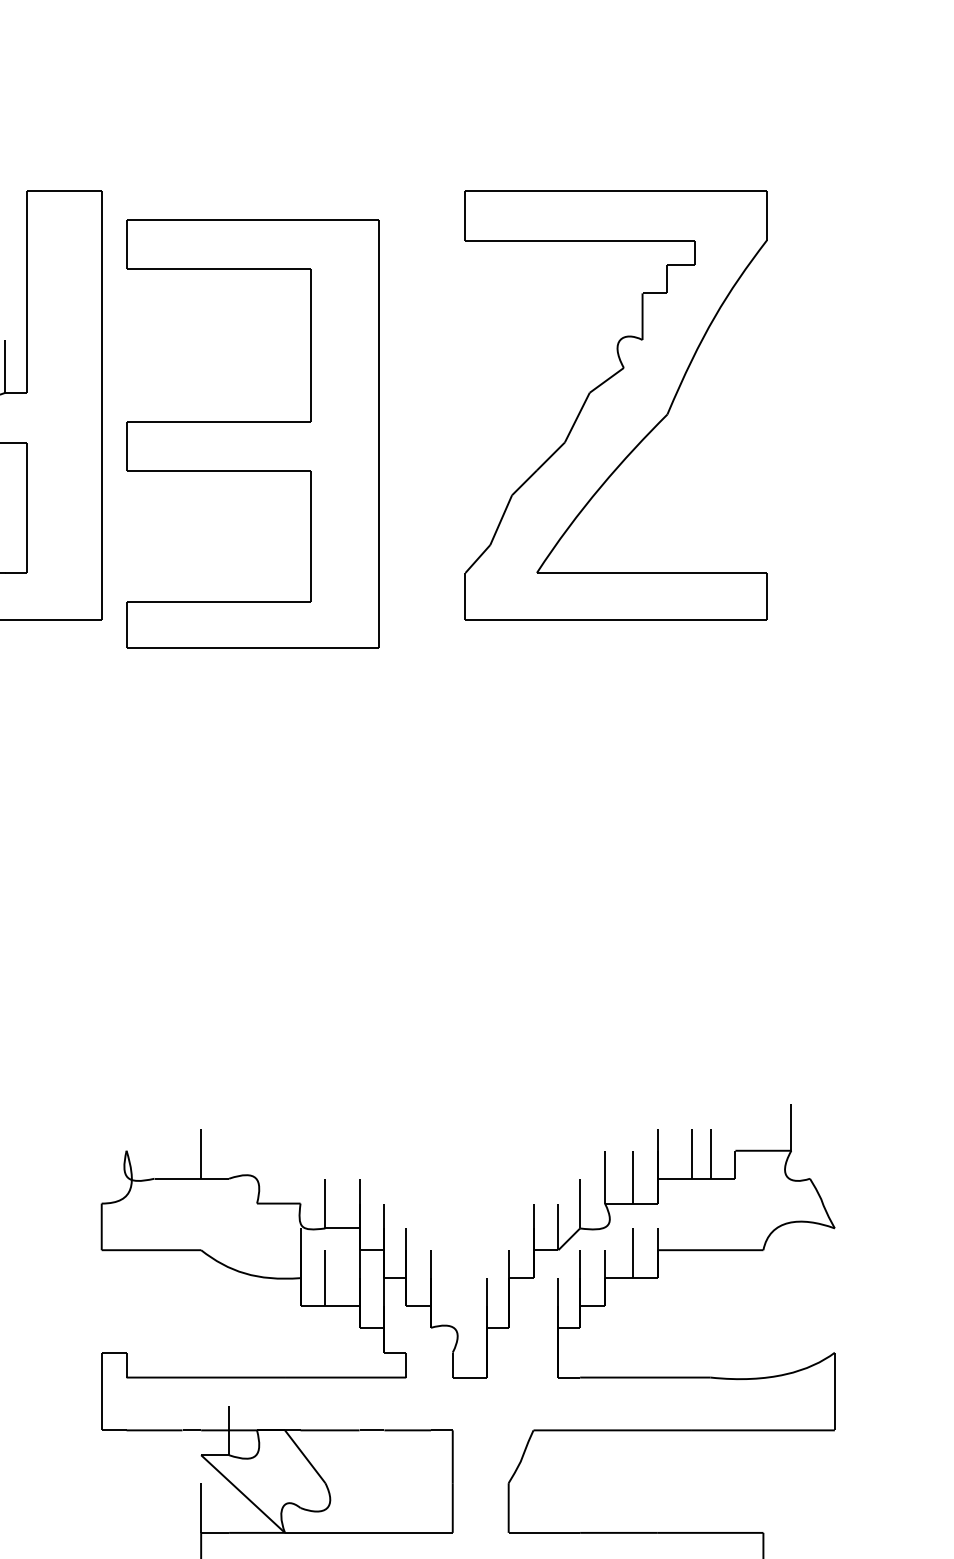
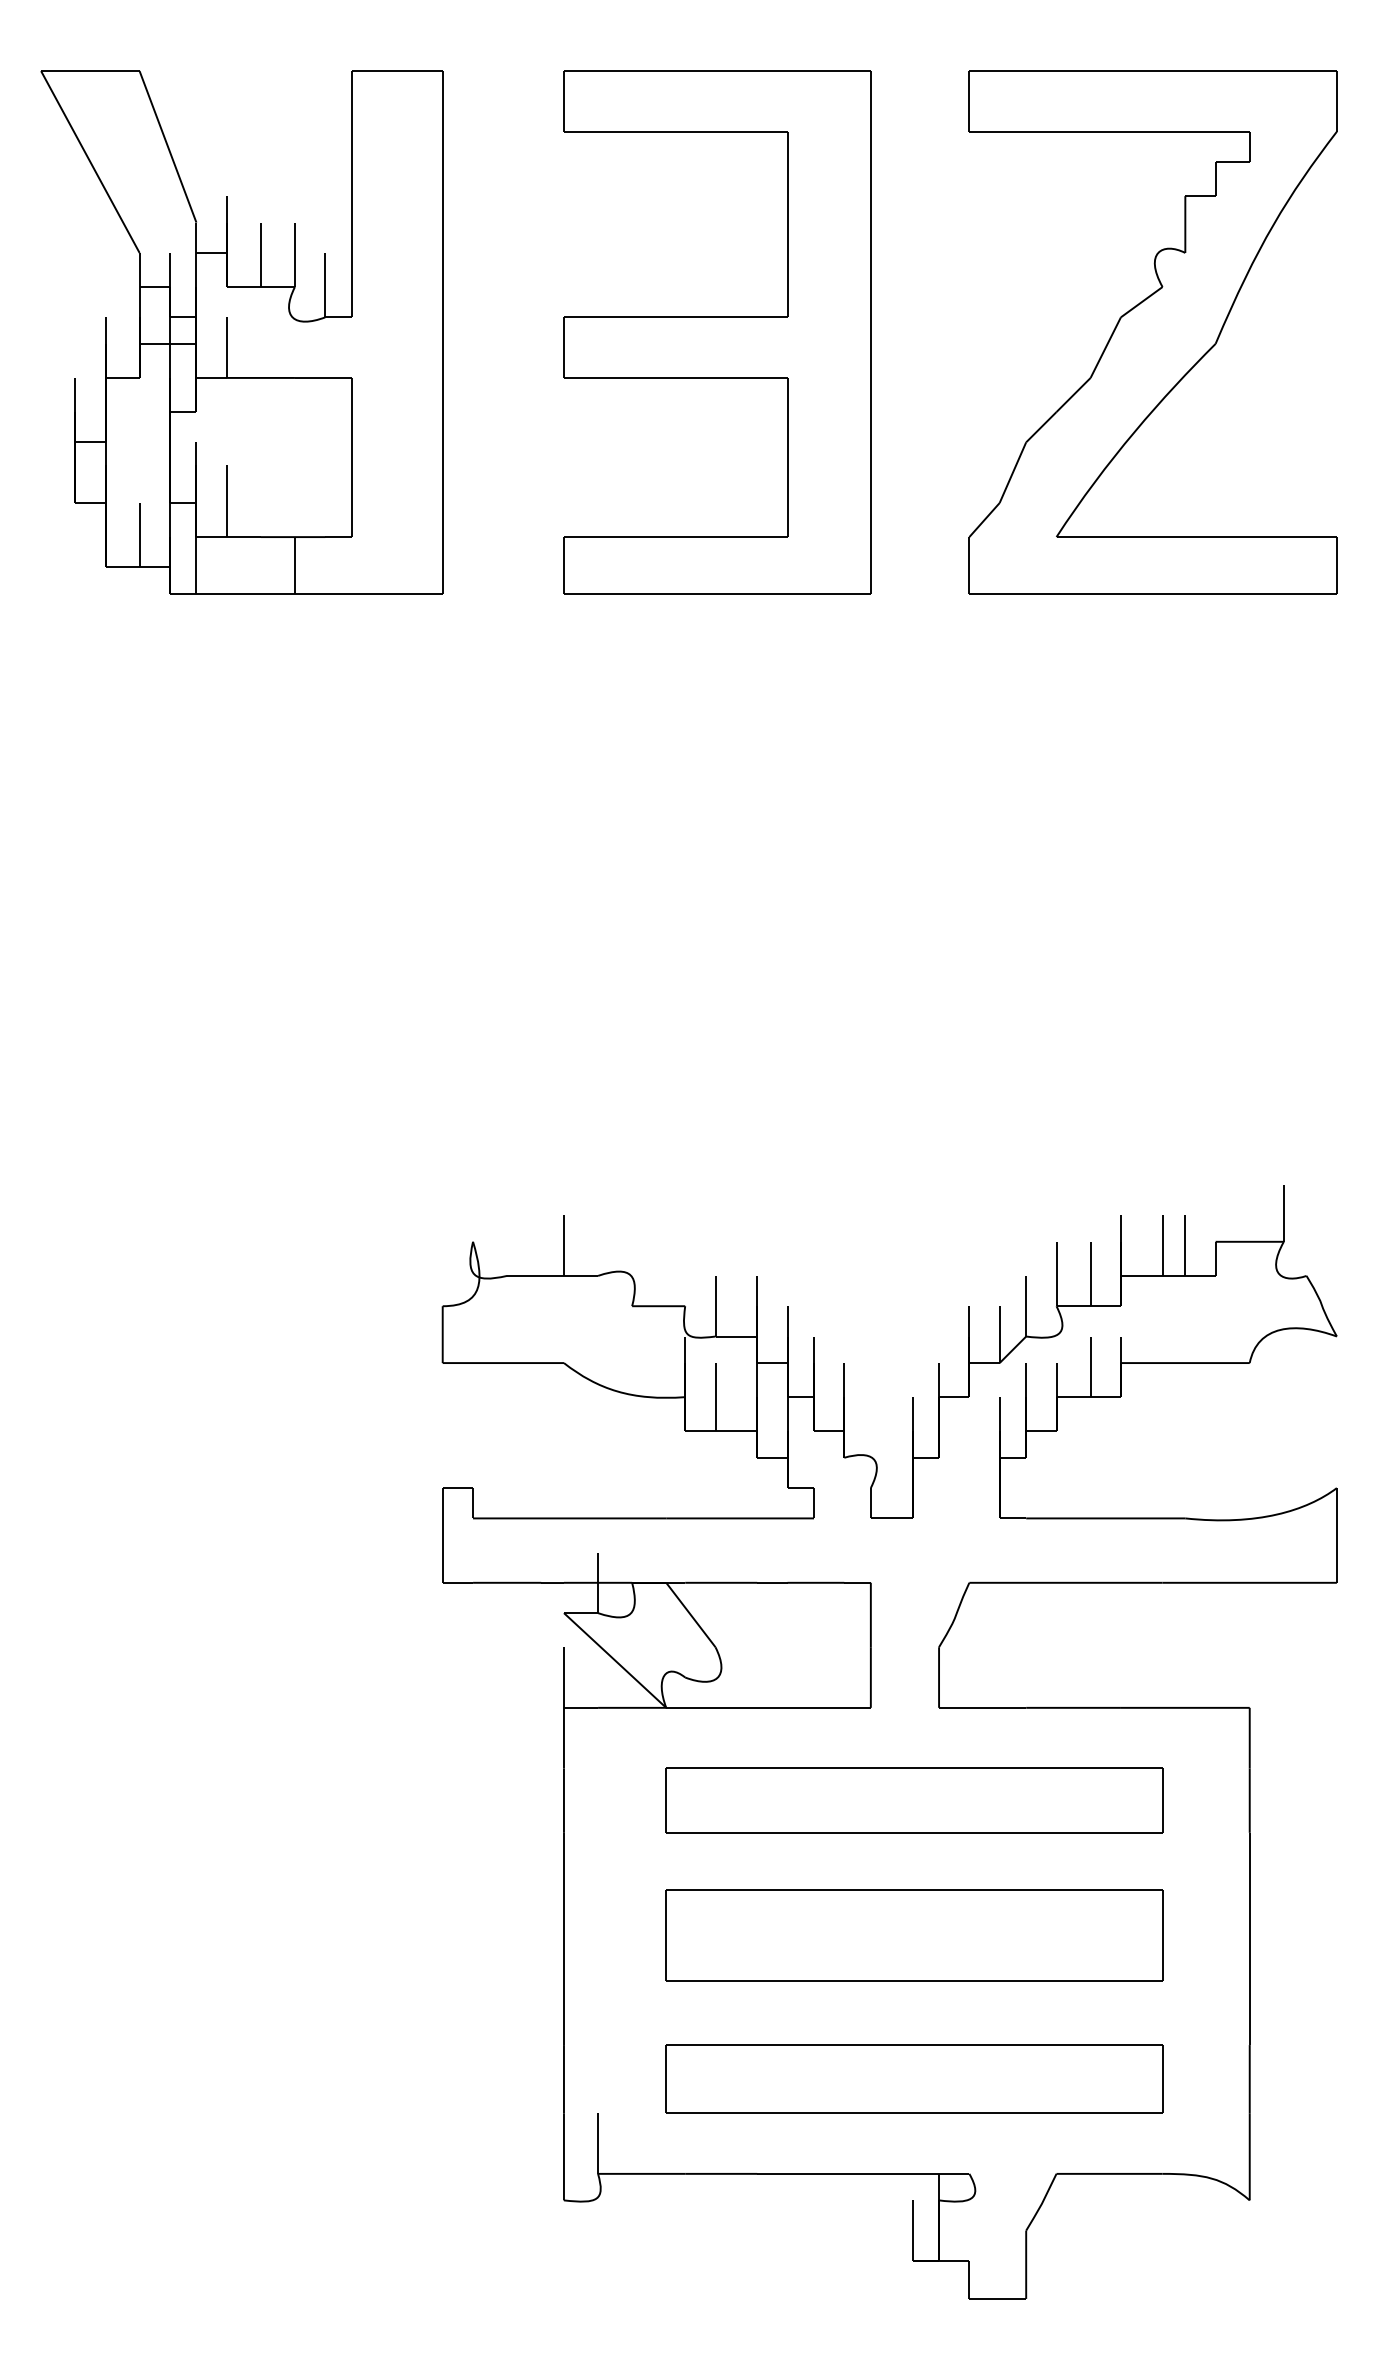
part: (615, 405) -> (1152, 332), moved
part: (253, 433) -> (717, 332), moved

